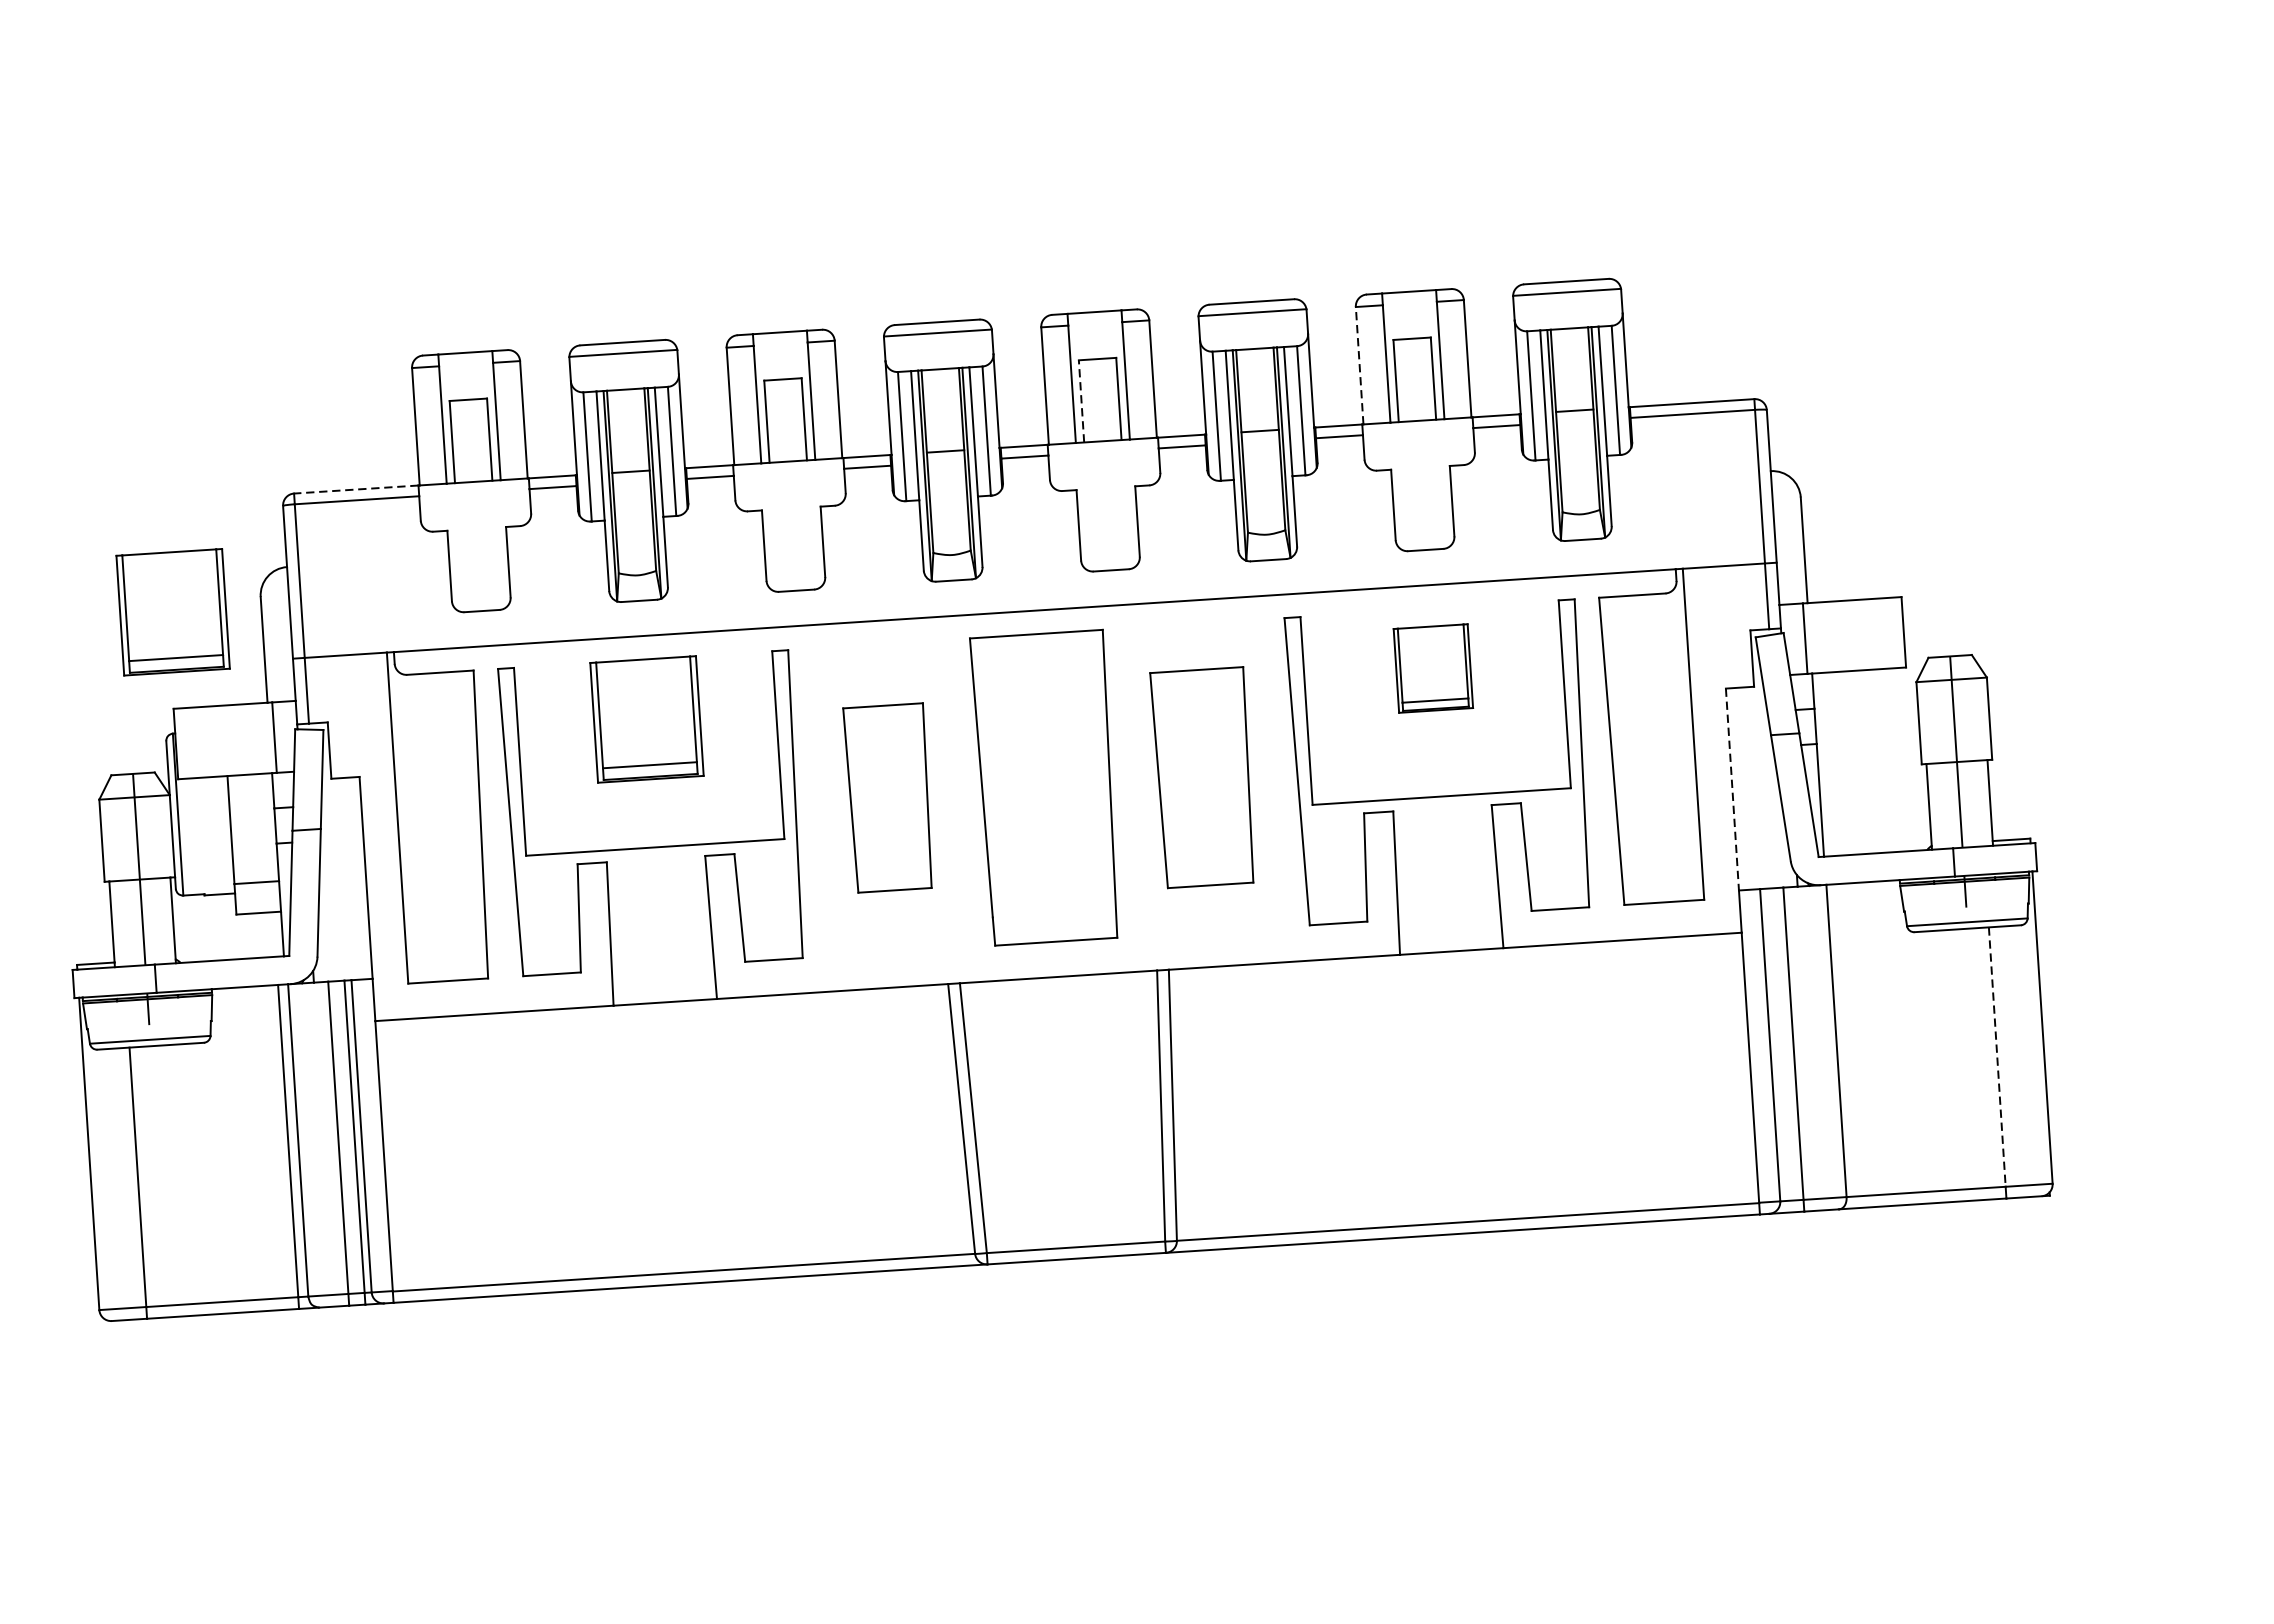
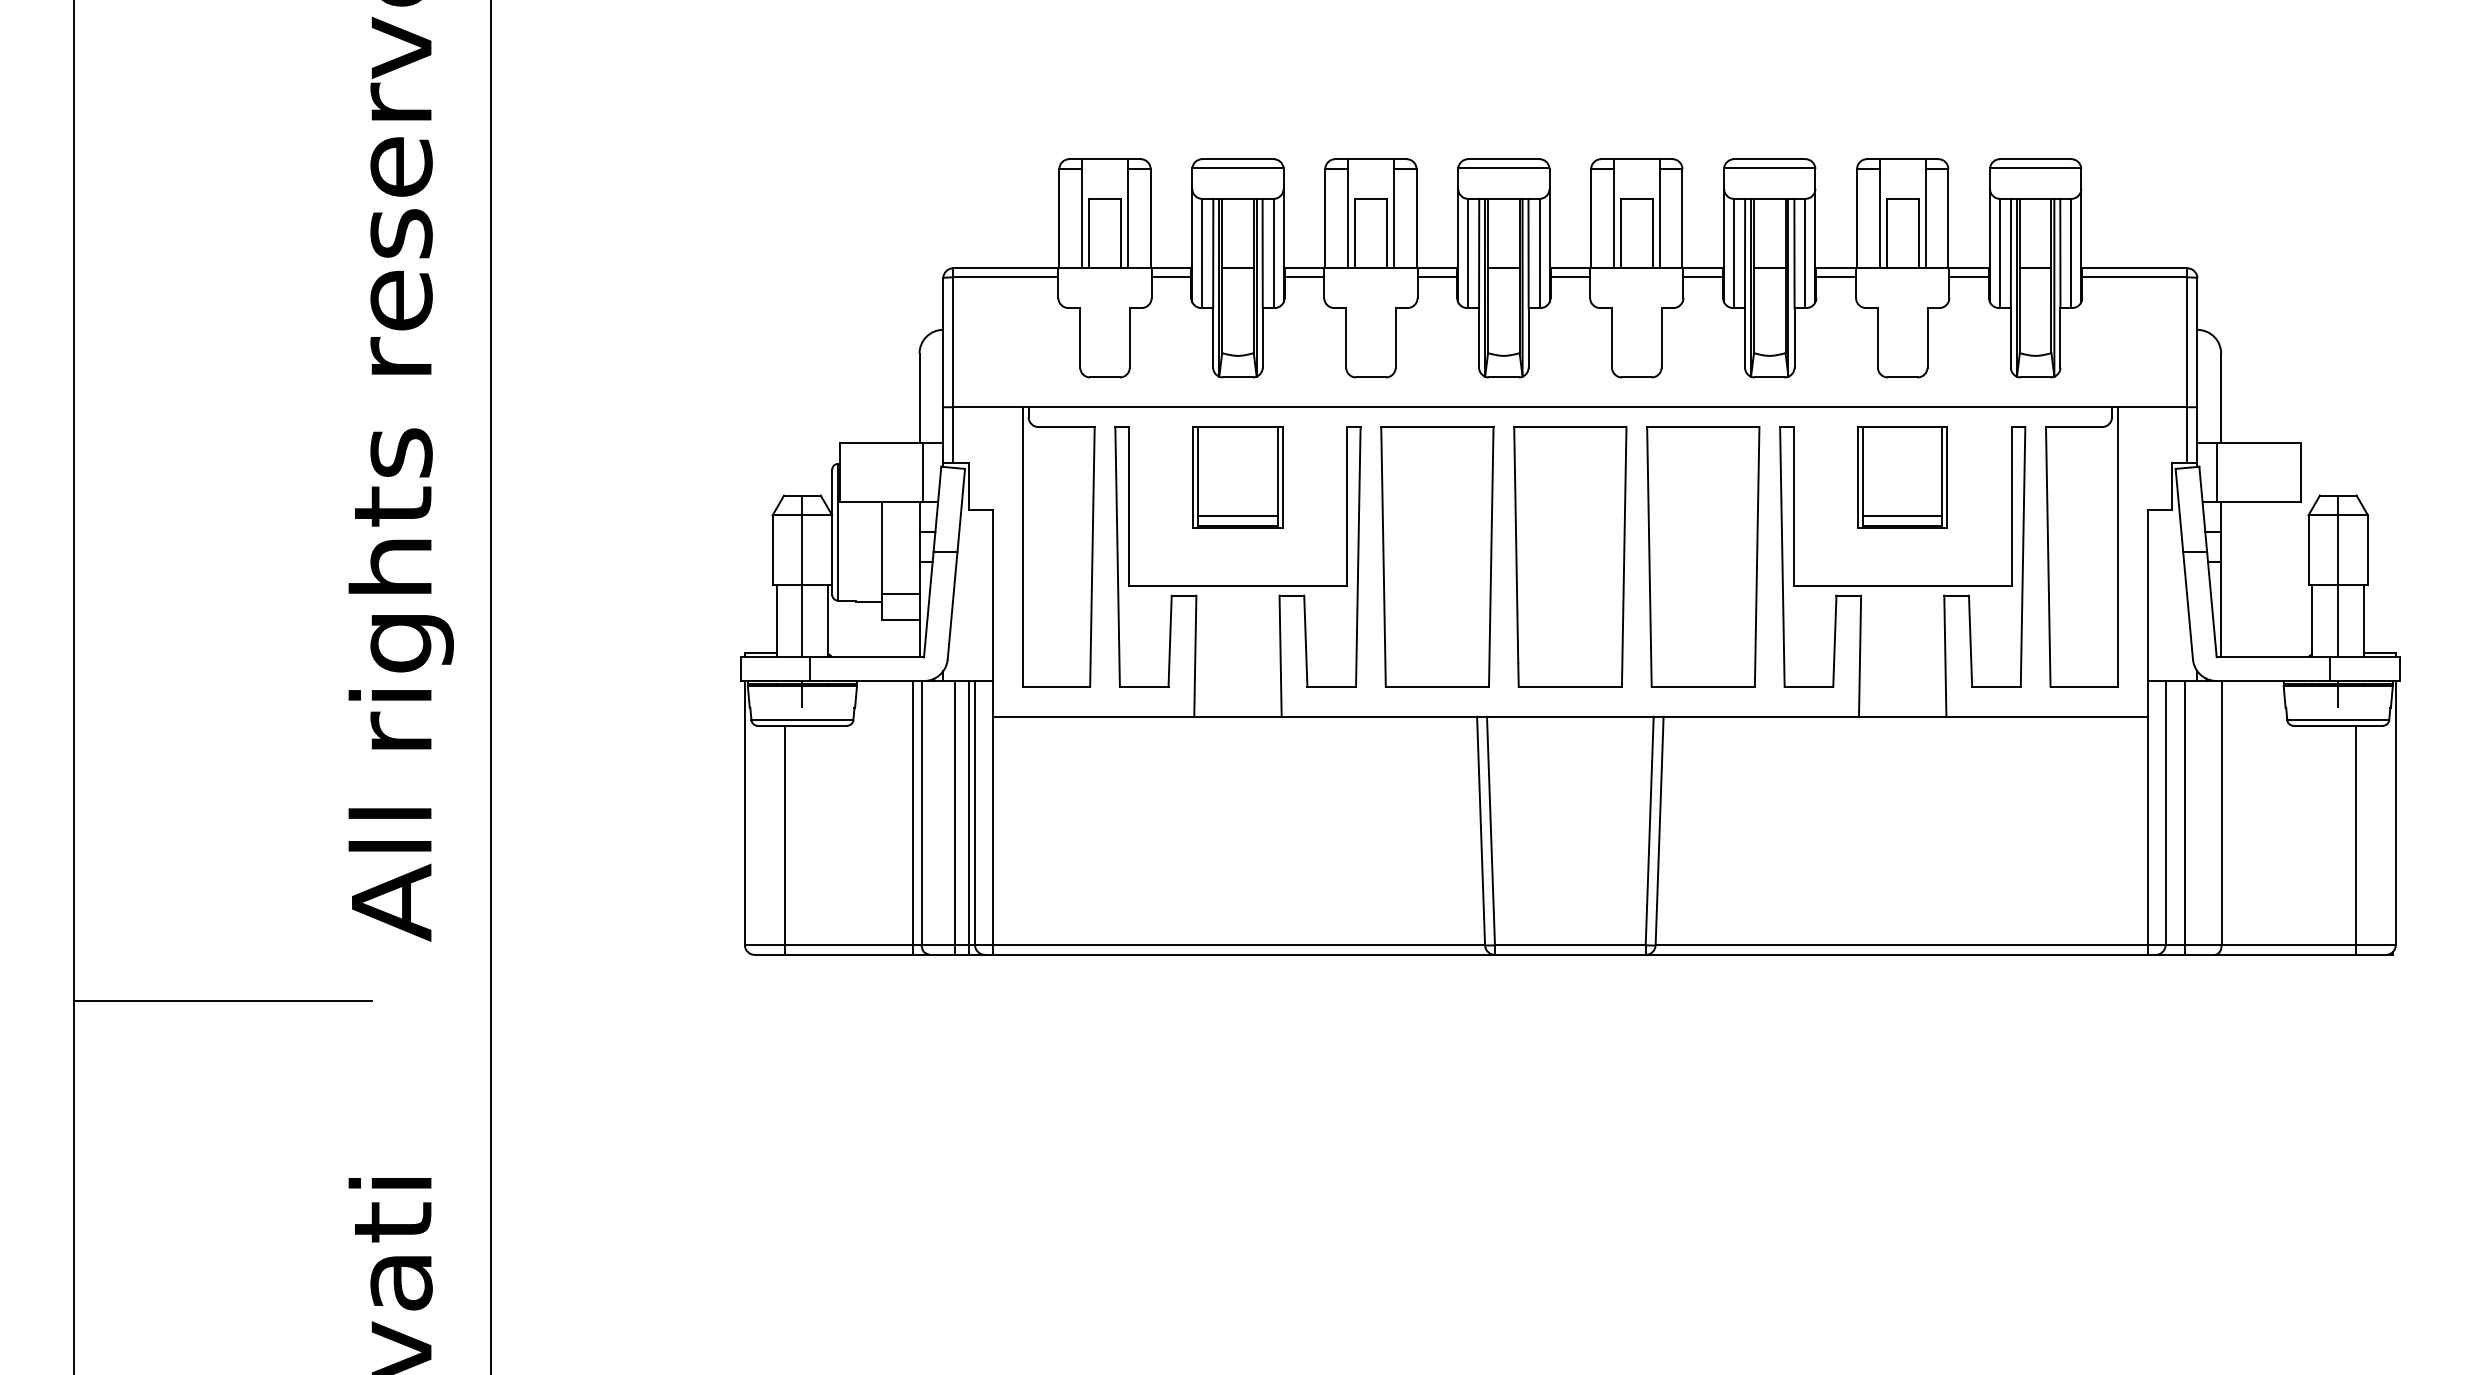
line: (1360, 365) -> (1857, 218), dashed -> solid
line: (1082, 401) -> (1621, 233), dashed -> solid
line: (355, 489) -> (1005, 268), dashed -> solid
part: (172, 612) -> (844, 361), removed
part: (1433, 668) -> (1902, 477), size x1.43
part: (1203, 777) -> (1703, 556), size x1.43
line: (1732, 790) -> (2147, 596), dashed -> solid
part: (889, 797) -> (1437, 556), size x1.67
line: (1997, 1057) -> (2356, 835), dashed -> solid

